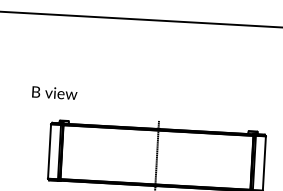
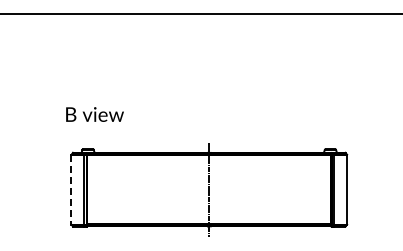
text: (54, 93) -> (94, 114), moved
line: (49, 151) -> (71, 189), solid -> dashed

